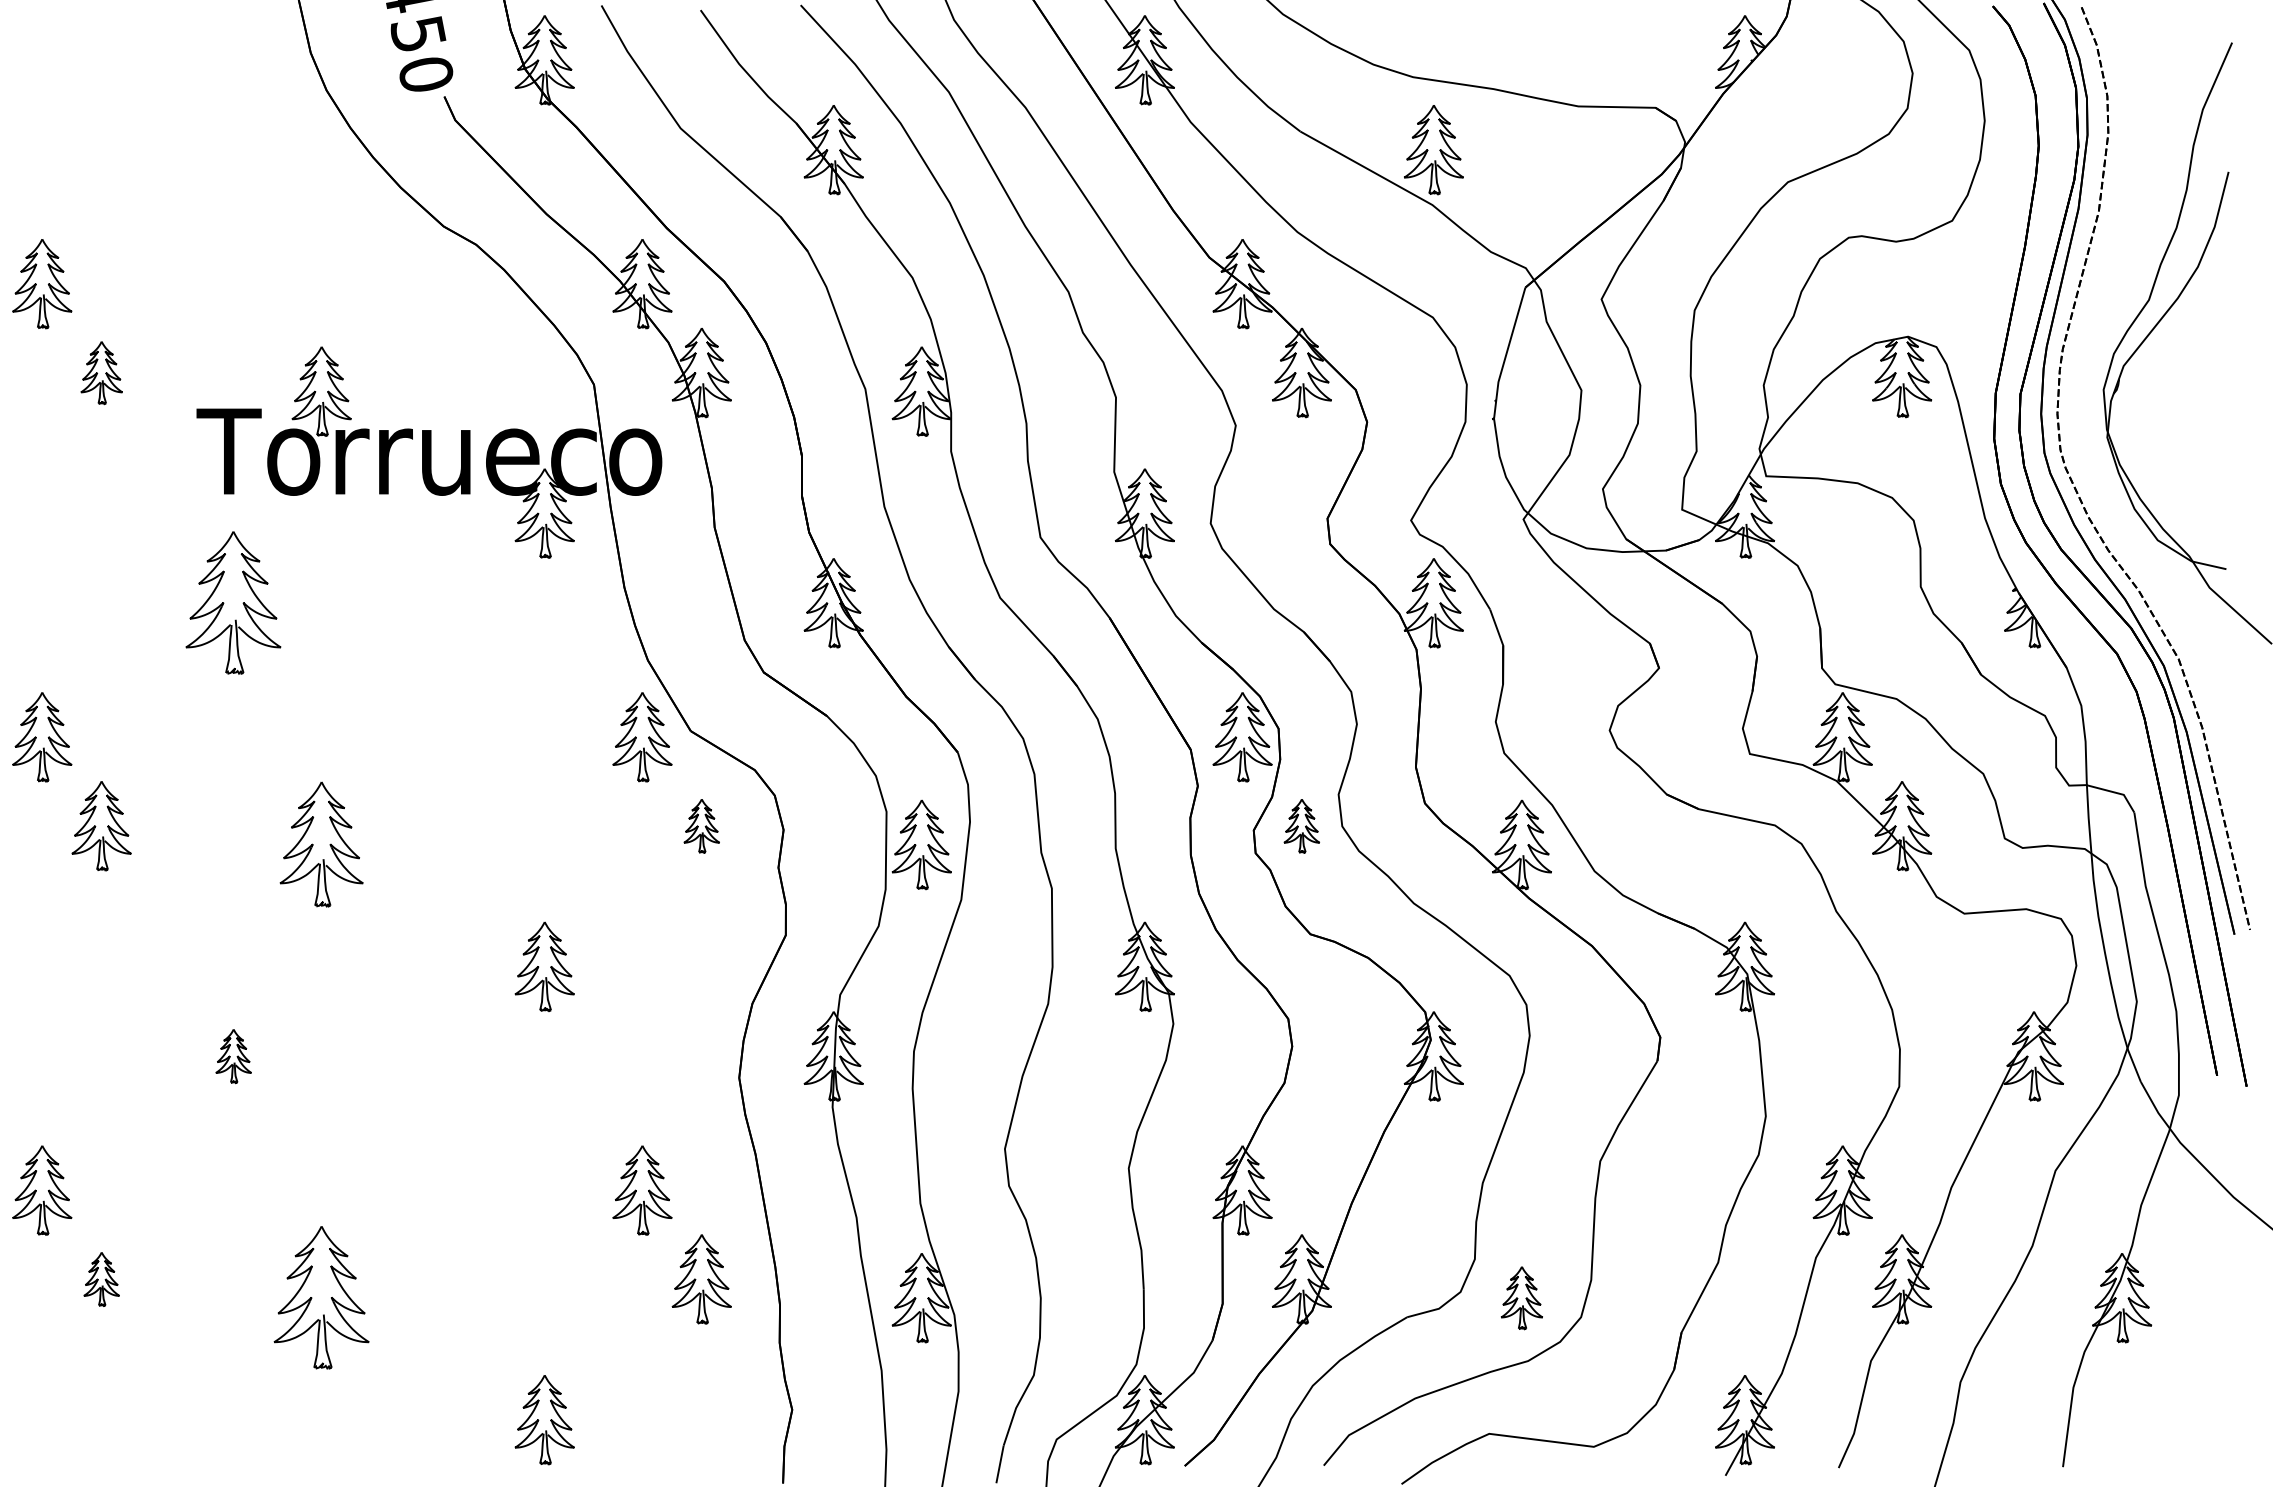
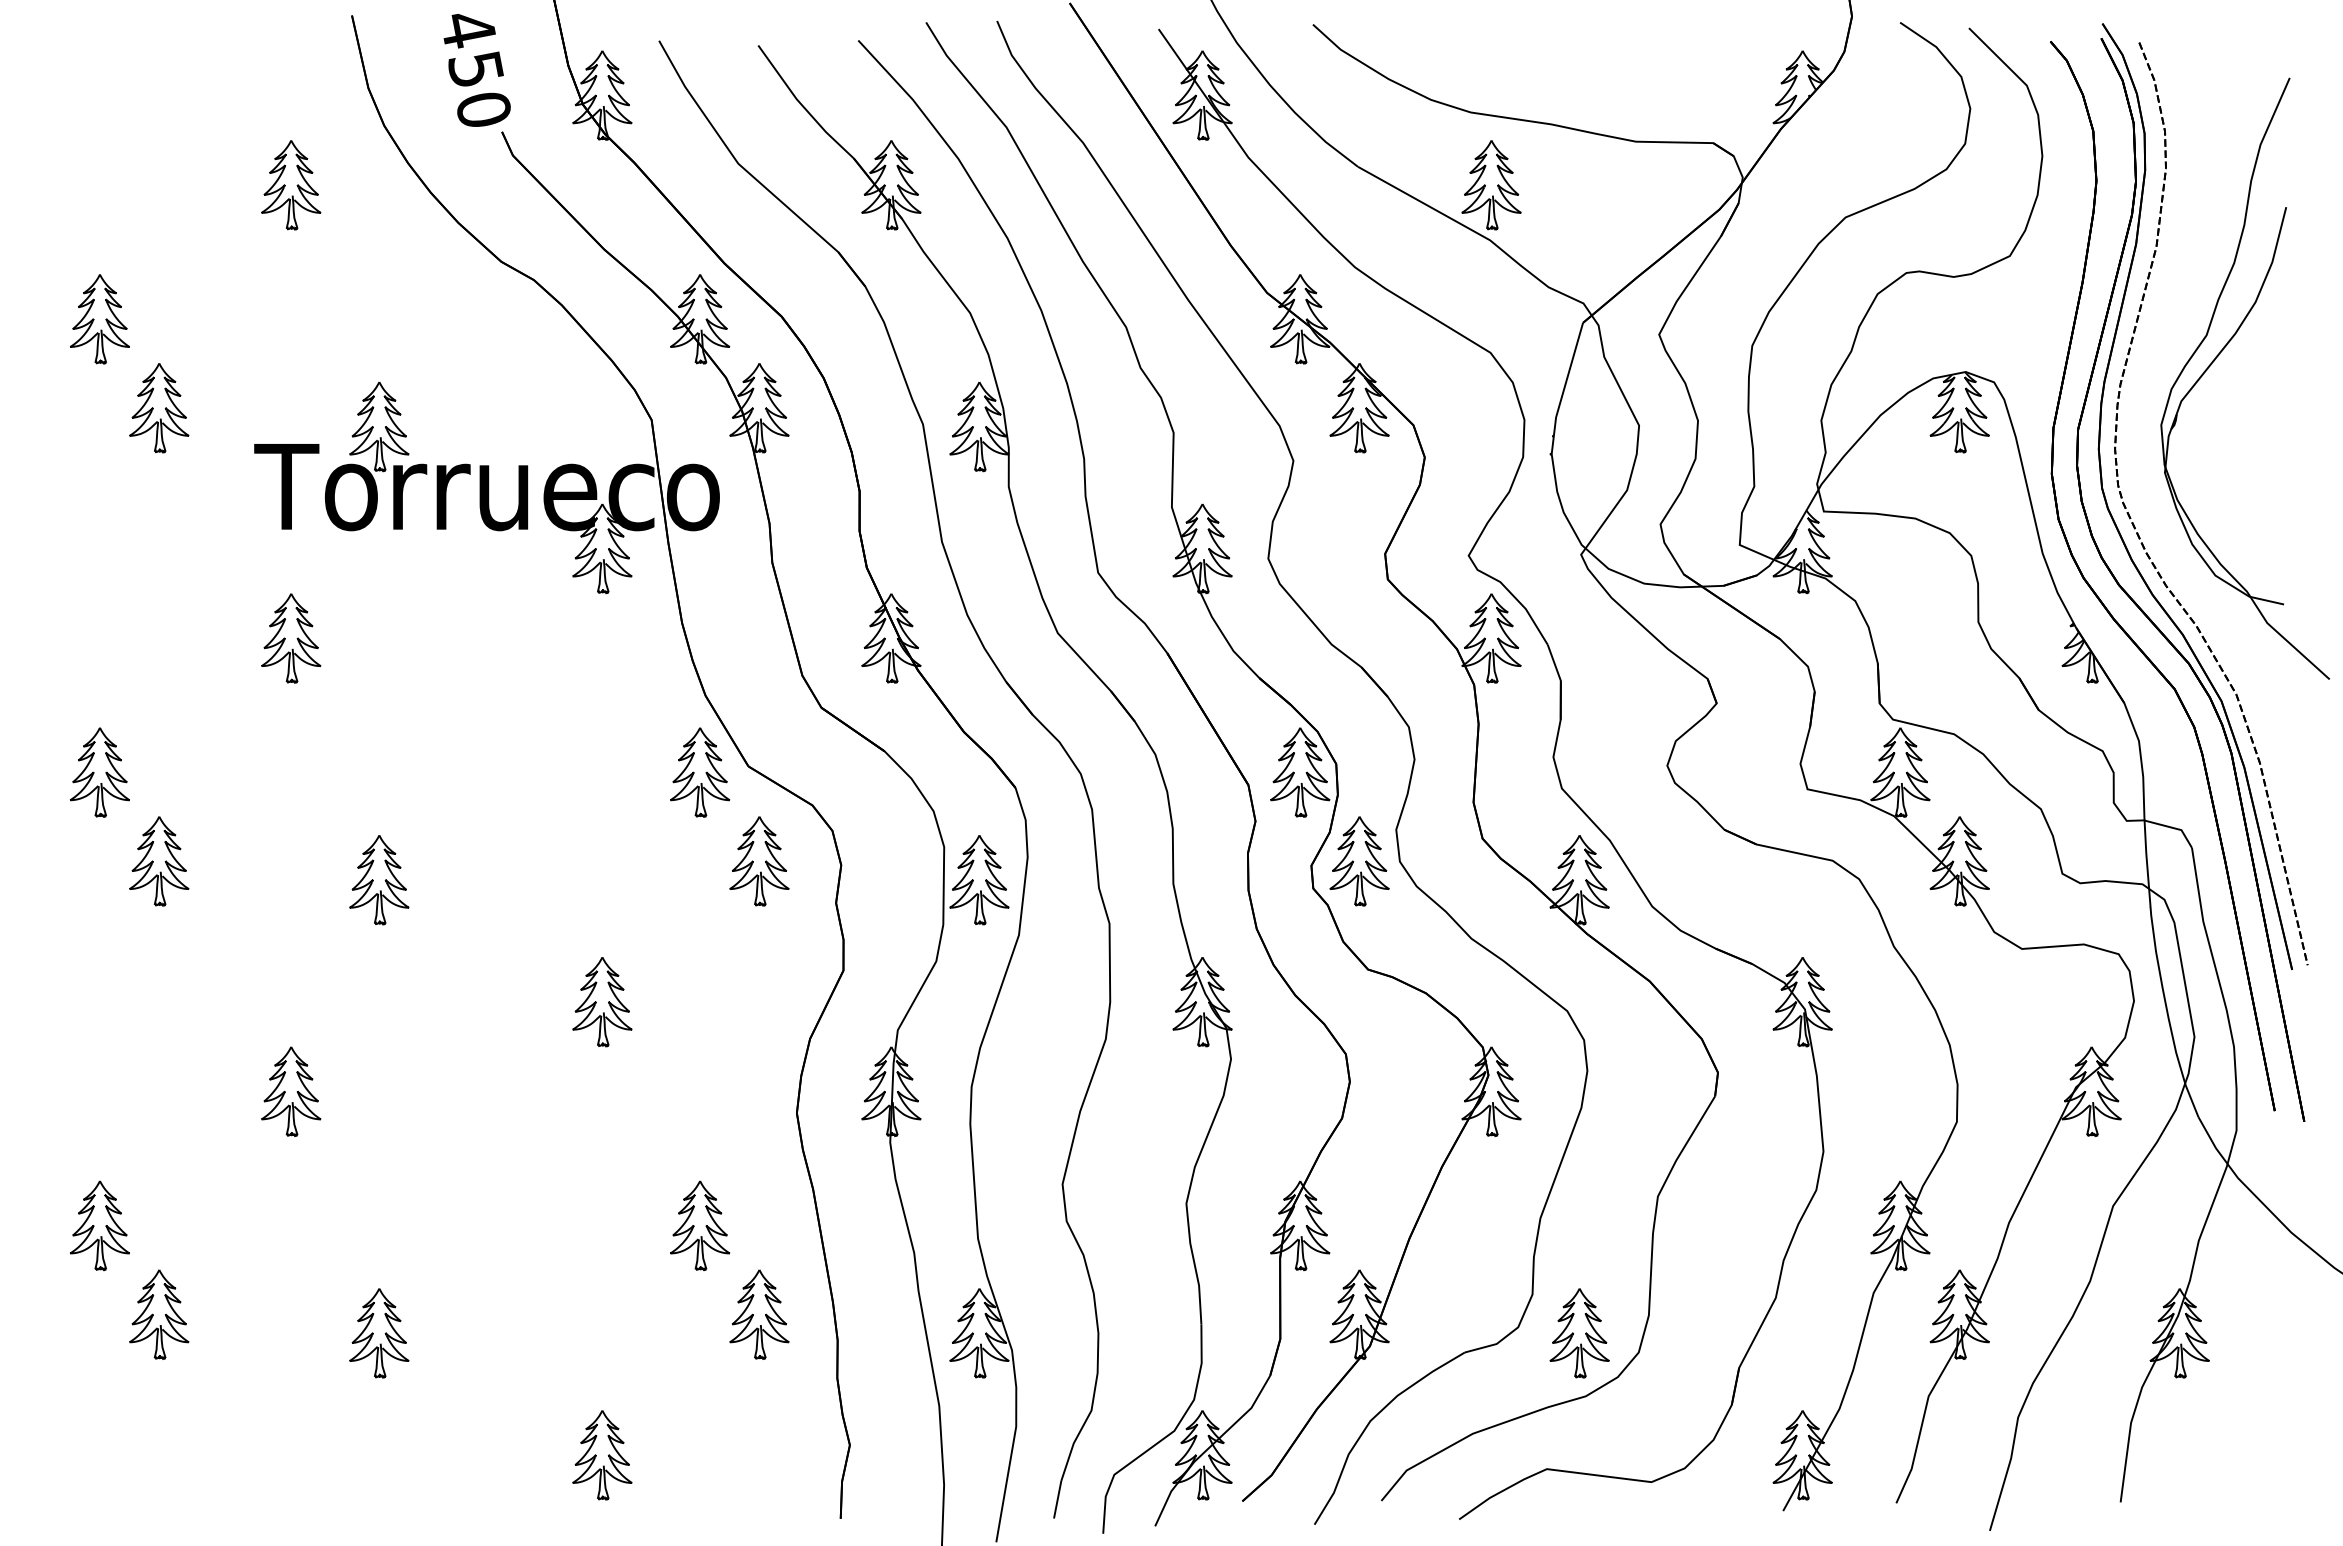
part: (233, 150) -> (291, 185), added
part: (101, 373) -> (159, 408), size x1.43
part: (233, 603) -> (291, 638), size x0.62
part: (701, 826) -> (759, 861), size x1.67
part: (1301, 826) -> (1359, 861), size x1.67
part: (321, 845) -> (379, 880), size x0.71
part: (233, 1056) -> (291, 1091), size x1.67
part: (101, 1279) -> (159, 1314), size x1.67
part: (321, 1298) -> (379, 1333), size x0.62
part: (1521, 1298) -> (1579, 1333), size x1.43

